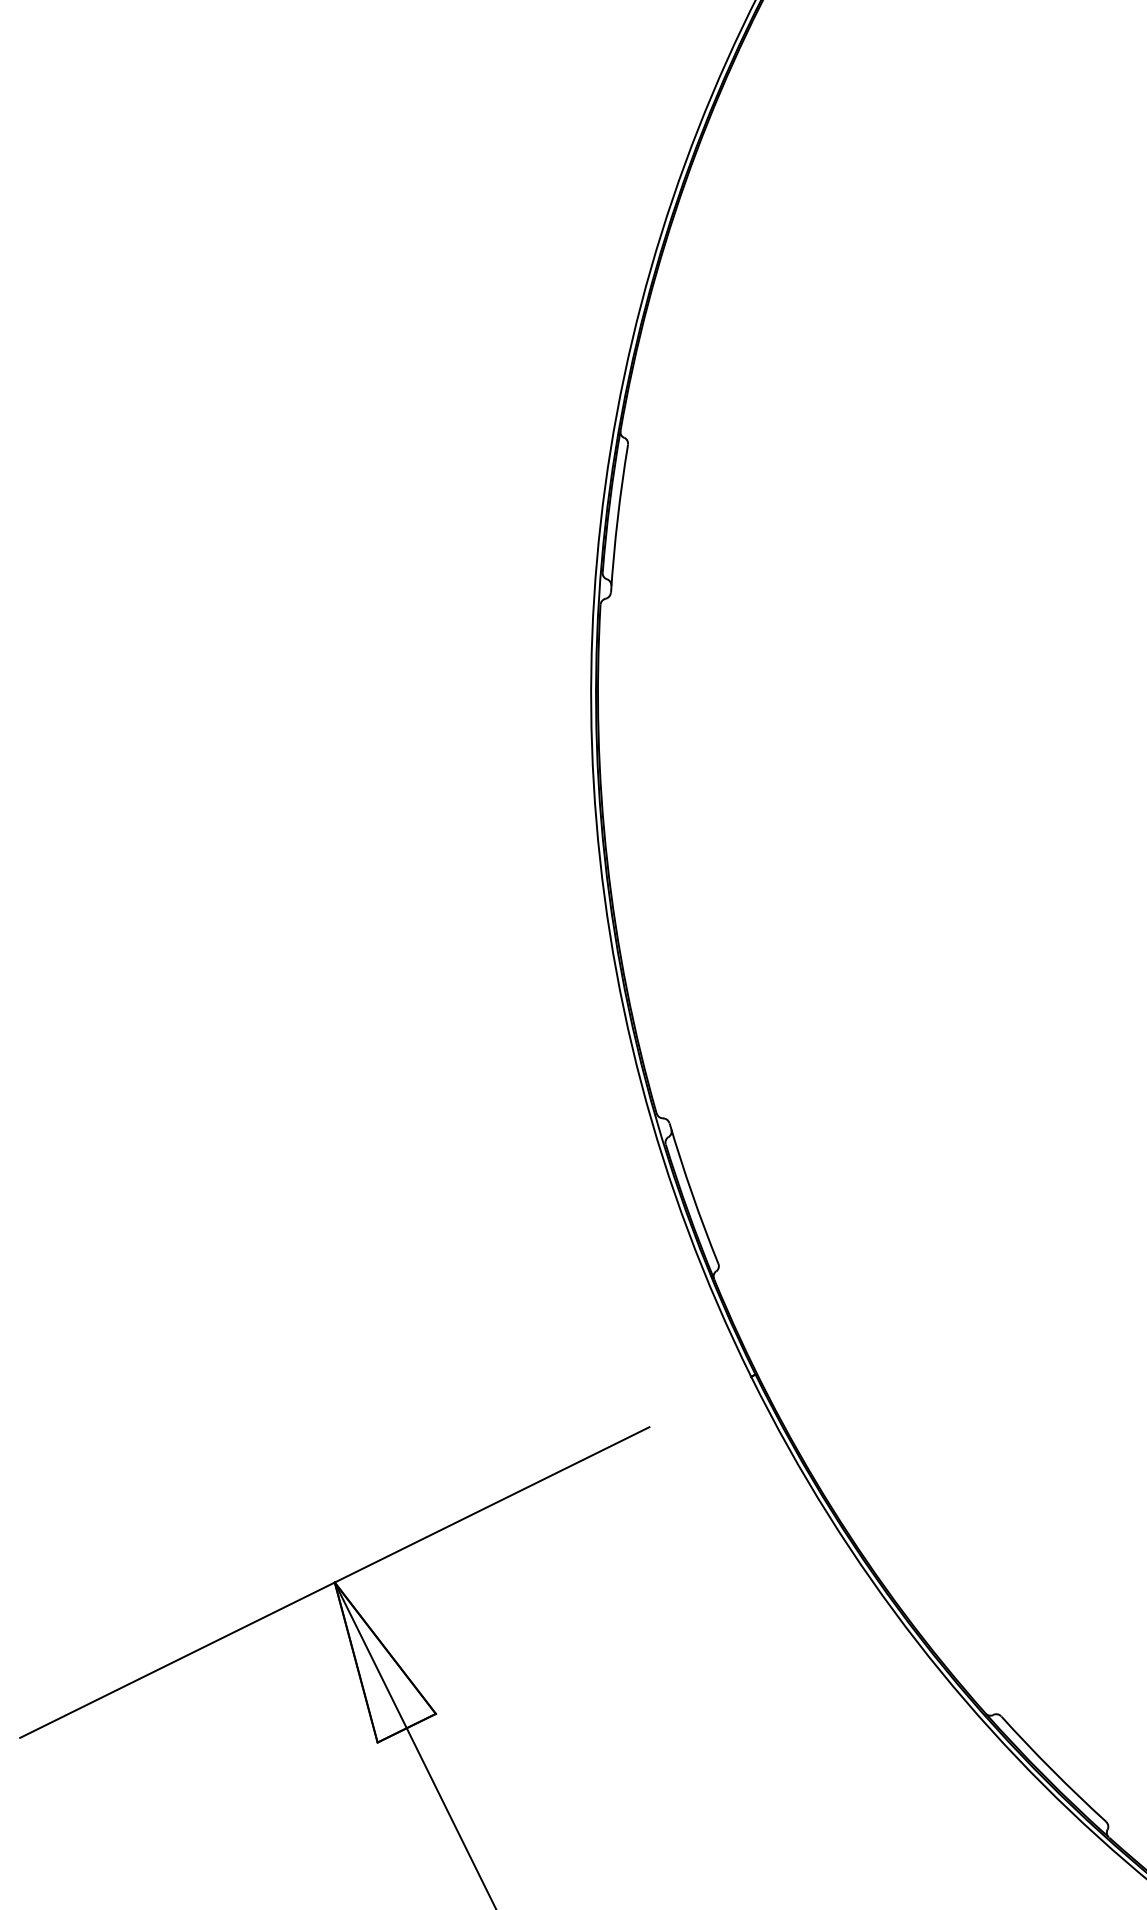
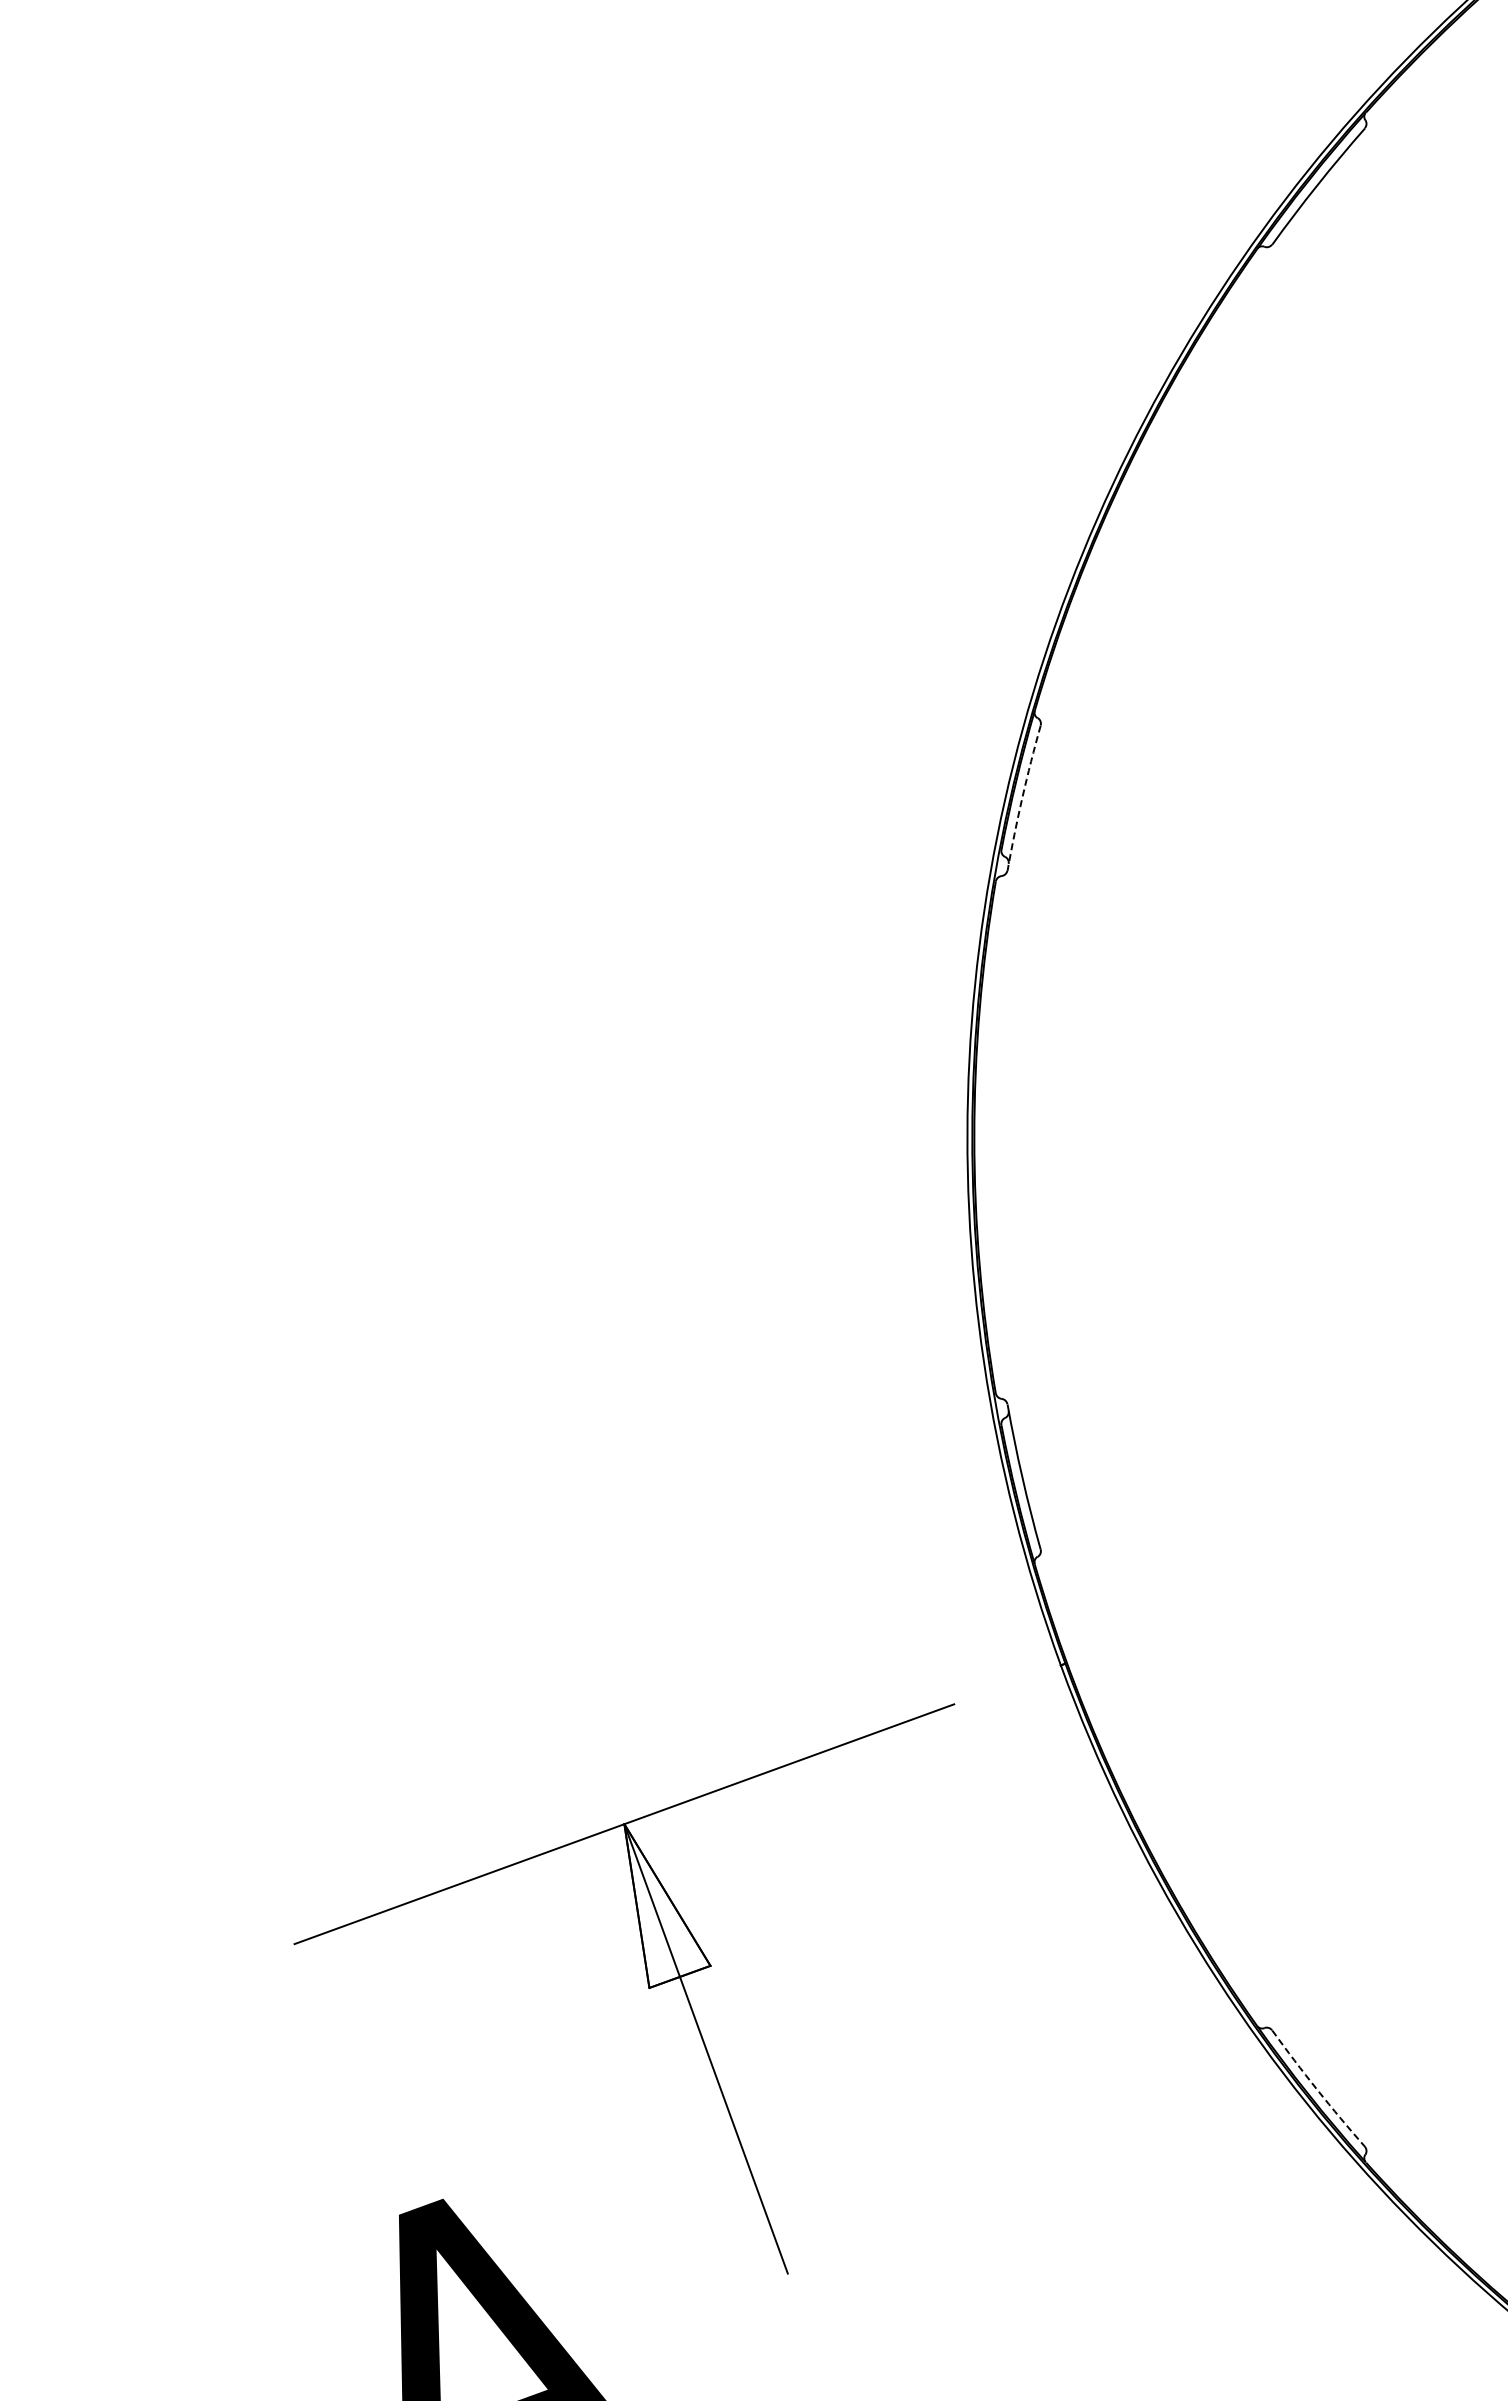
arc: (617, 518) -> (1022, 797), solid -> dashed
arc: (1052, 1770) -> (1317, 2089), solid -> dashed

